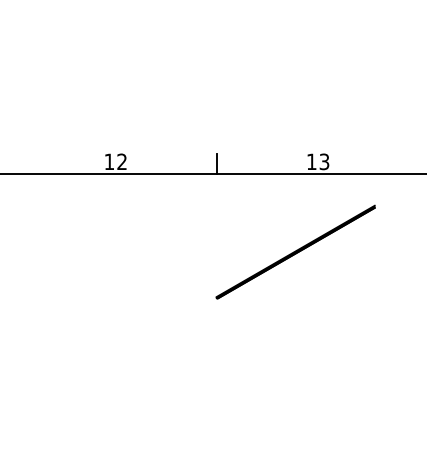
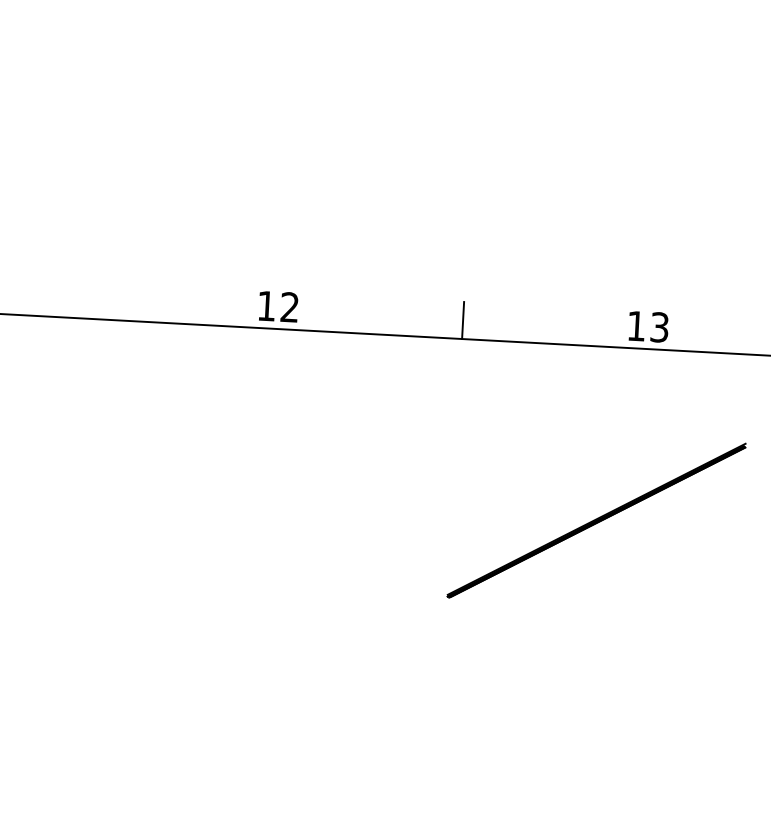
part: (295, 251) -> (596, 519), moved

